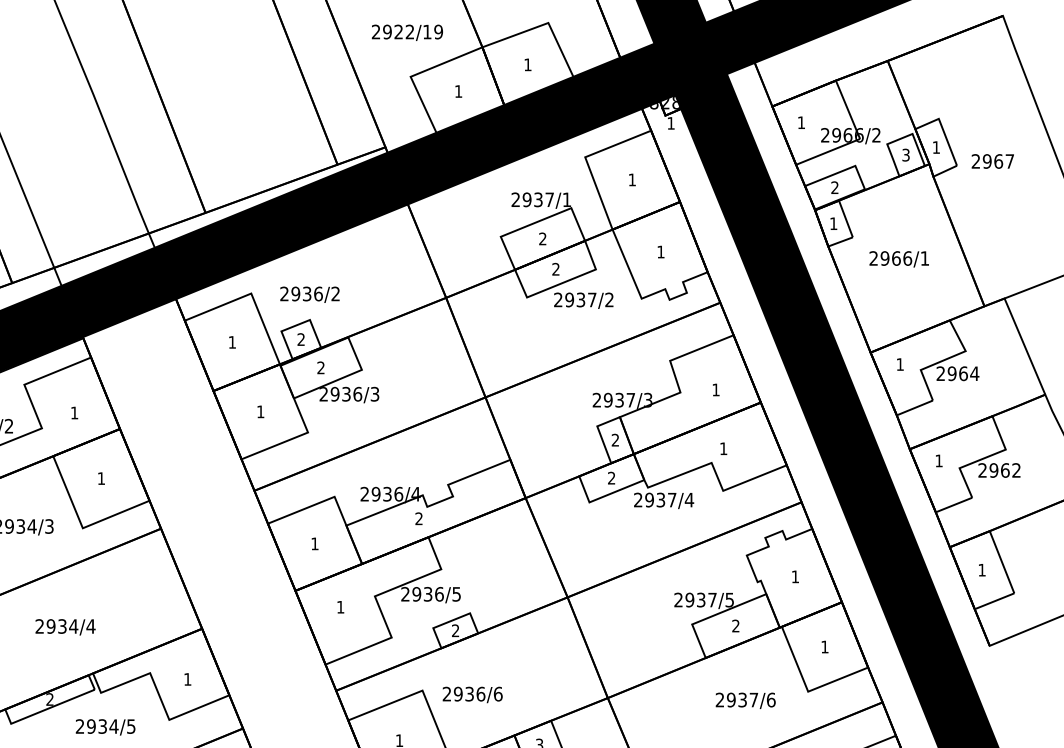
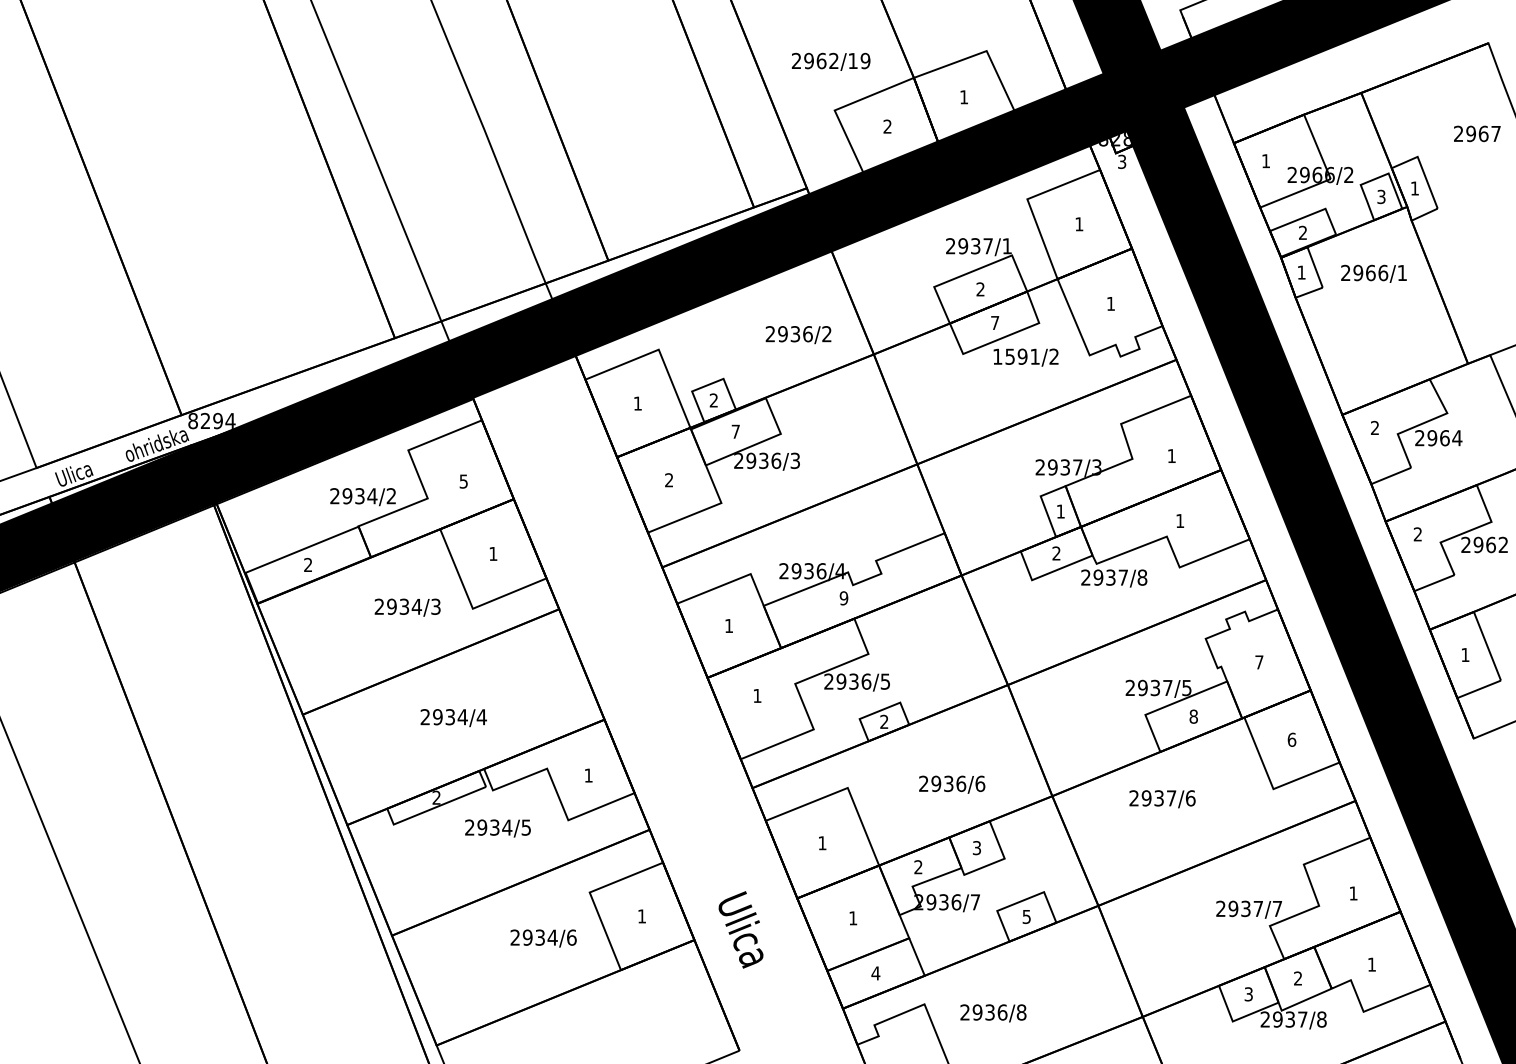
text: (398, 31) -> (821, 60), 2922/19 -> 2962/19
text: (458, 91) -> (887, 126), 1 -> 2
text: (671, 123) -> (1122, 161), 1 -> 3
text: (993, 161) -> (1477, 133), moved
text: (898, 258) -> (1373, 273), moved
text: (556, 268) -> (995, 322), 2 -> 7
text: (309, 295) -> (798, 335), moved
text: (575, 299) -> (1016, 356), 2937/2 -> 1591/2
text: (899, 364) -> (1374, 427), 1 -> 2
text: (320, 367) -> (735, 431), 2 -> 7
text: (74, 412) -> (463, 481), 1 -> 5
text: (260, 412) -> (669, 480), 1 -> 2
text: (615, 440) -> (1060, 511), 2 -> 1
text: (938, 460) -> (1417, 534), 1 -> 2
text: (689, 499) -> (1142, 577), 2937/4 -> 2937/8
text: (418, 518) -> (843, 598), 2 -> 9
text: (795, 576) -> (1259, 662), 1 -> 7
text: (735, 625) -> (1193, 716), 2 -> 8
text: (824, 646) -> (1291, 739), 1 -> 6
text: (473, 694) -> (952, 784), moved
text: (745, 701) -> (1162, 799), moved

